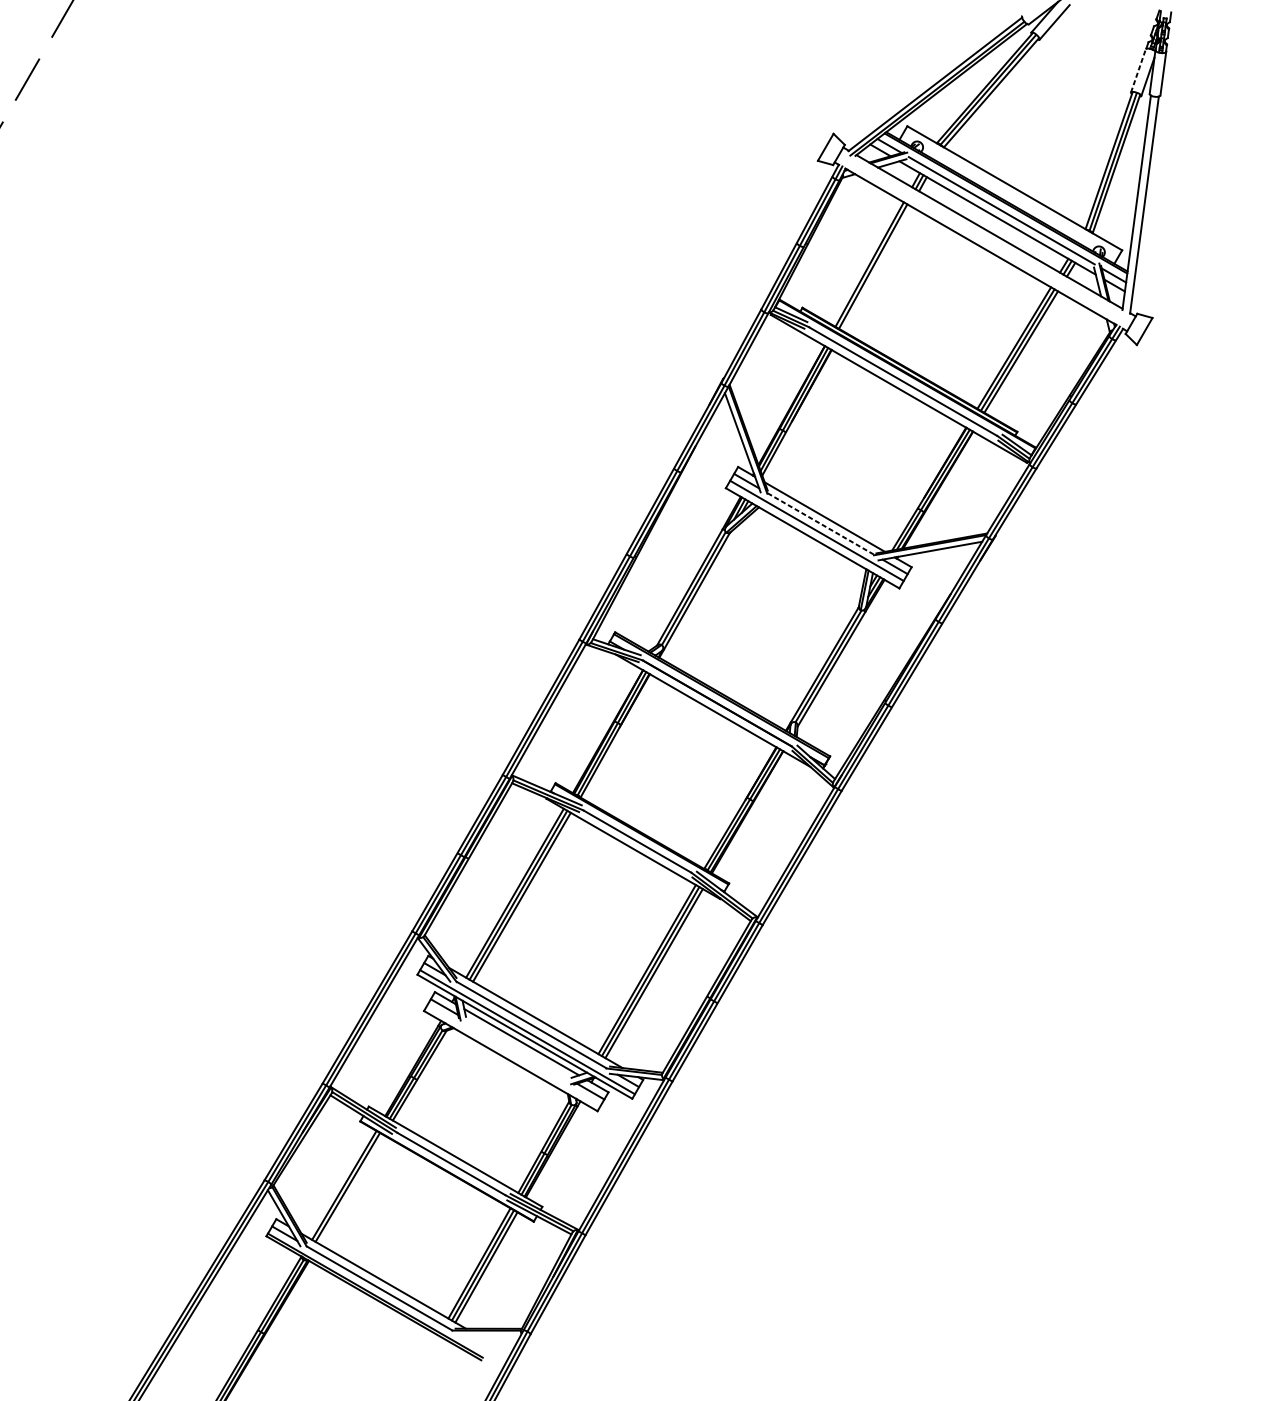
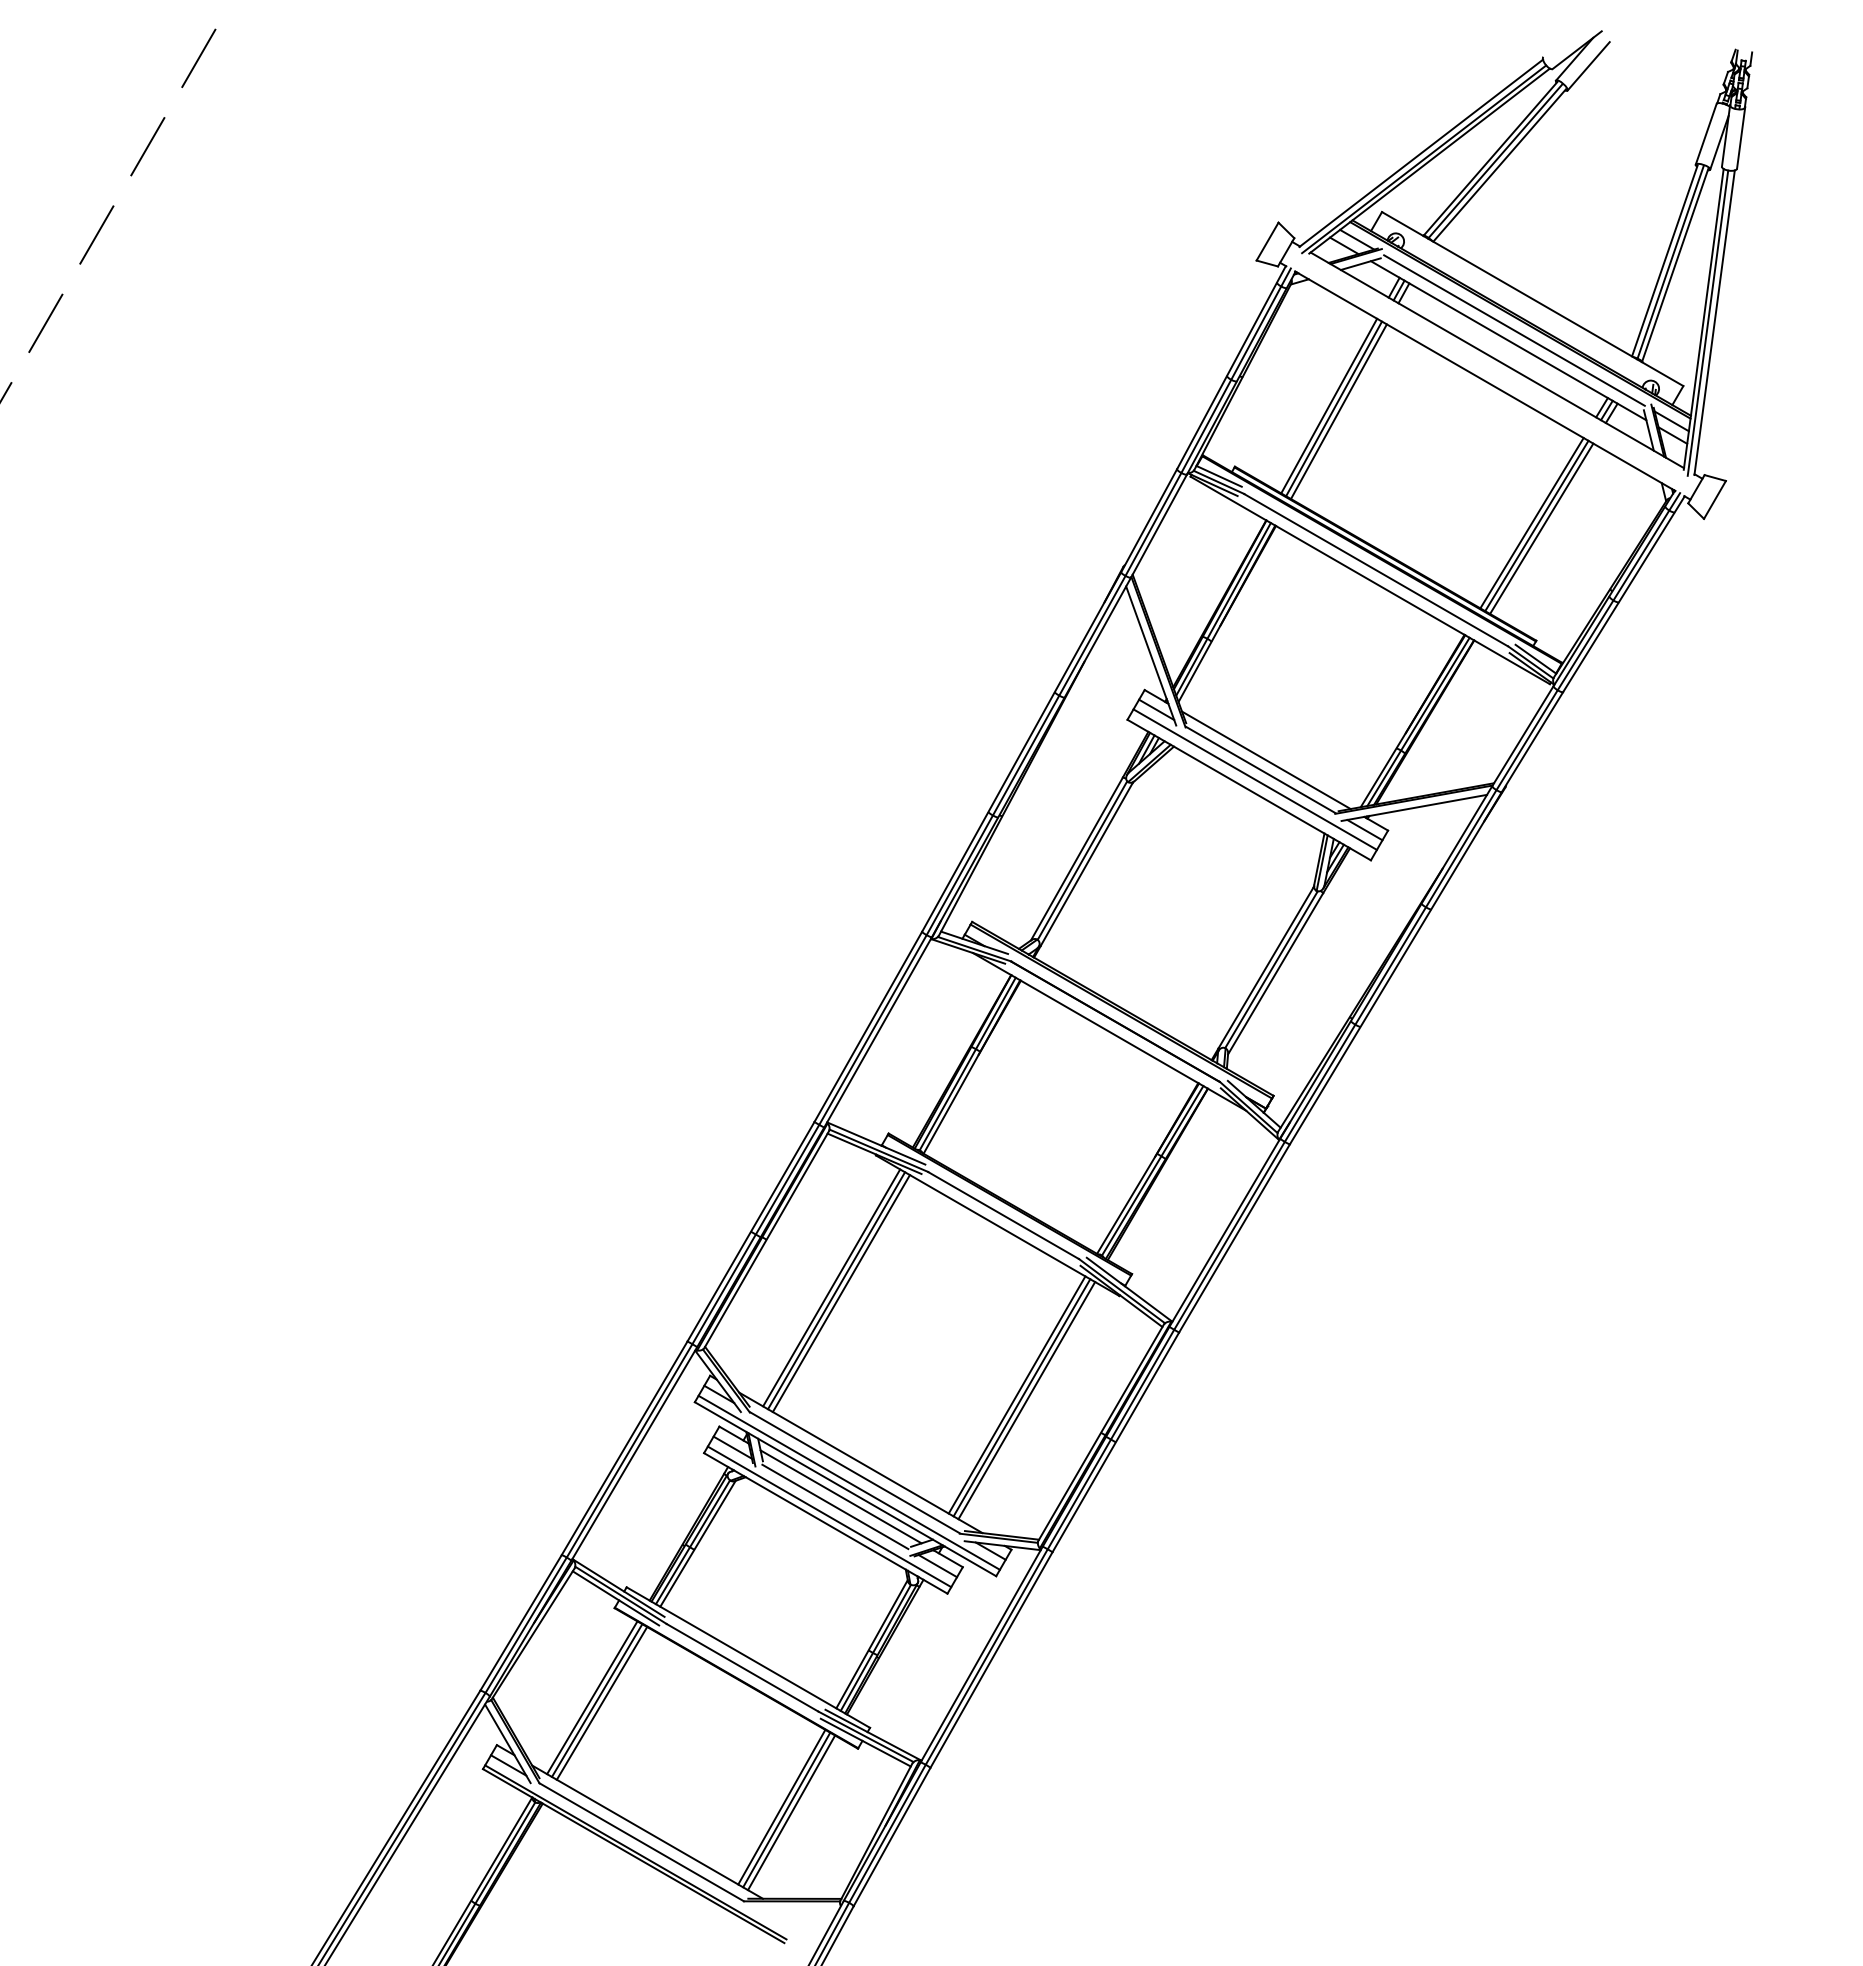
line: (1138, 70) -> (1706, 133), dashed -> solid
line: (1139, 205) -> (1707, 322), added
line: (876, 268) -> (1338, 411), added
line: (821, 524) -> (1261, 770), dashed -> solid
line: (517, 1049) -> (835, 1506), added
line: (513, 1056) -> (829, 1516), added
line: (350, 1188) -> (601, 1702), added

